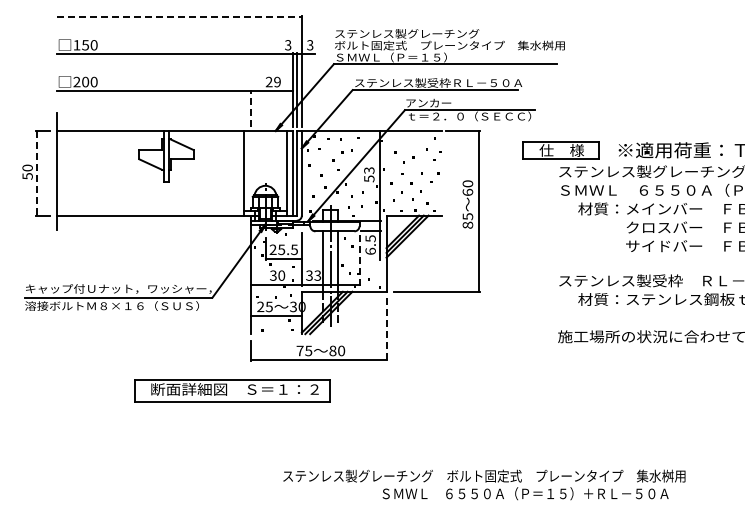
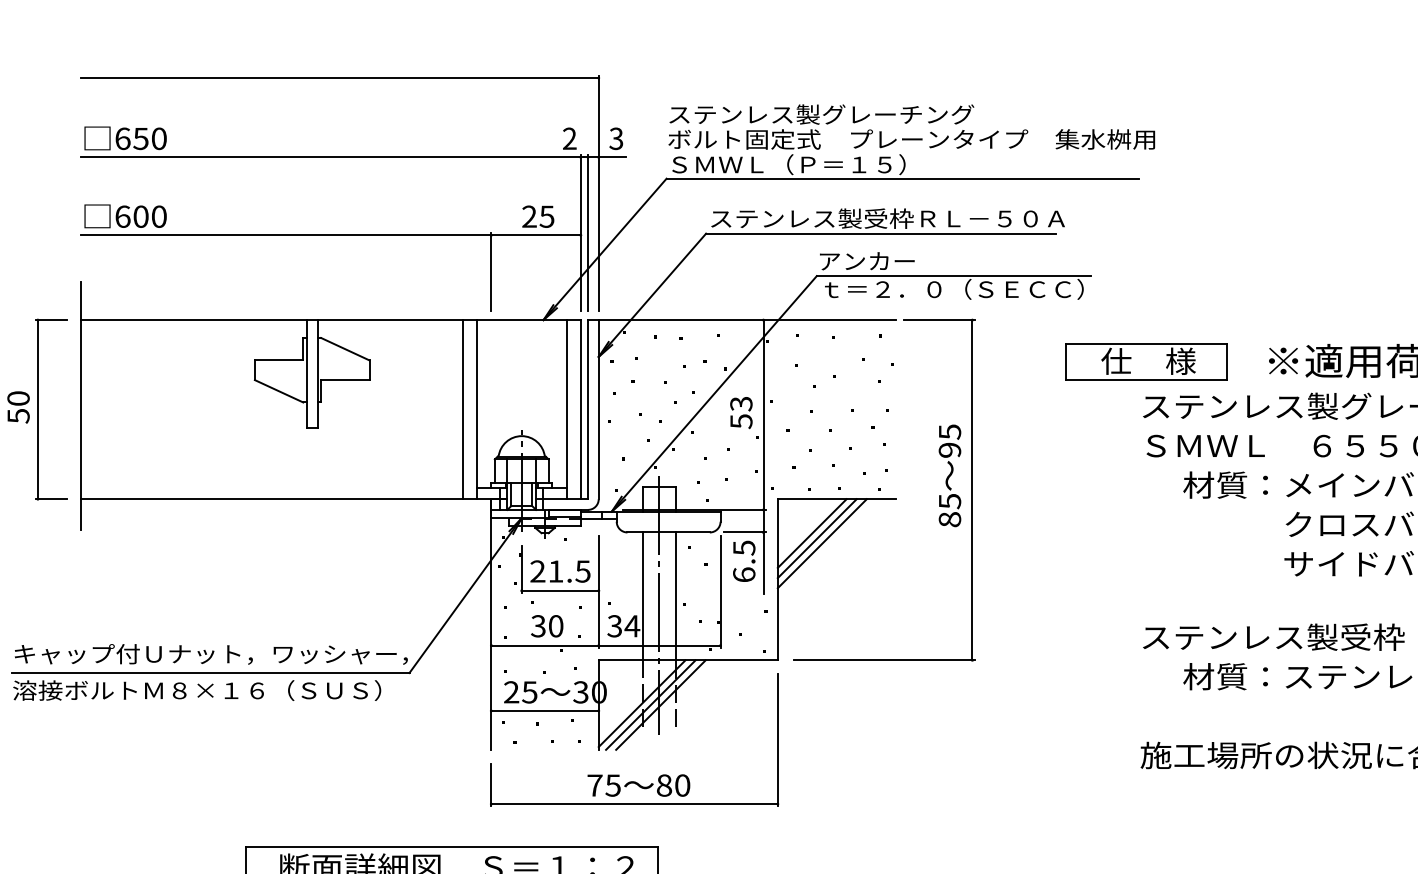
line: (180, 16) -> (341, 77), dashed -> solid
text: (76, 45) -> (121, 139), 150 -> 650
text: (288, 45) -> (570, 139), 3 -> 2
text: (76, 81) -> (121, 215), 200 -> 600
text: (277, 81) -> (547, 215), 29 -> 25
line: (251, 107) -> (492, 270), dashed -> solid
line: (237, 172) -> (462, 407), added
line: (36, 173) -> (37, 410), dashed -> solid
text: (467, 187) -> (949, 439), 60 -> 95
text: (281, 249) -> (555, 570), 25.5 -> 21.5
line: (359, 258) -> (720, 589), dashed -> solid
text: (317, 275) -> (631, 625), 33 -> 34
line: (386, 329) -> (777, 740), dashed -> solid

